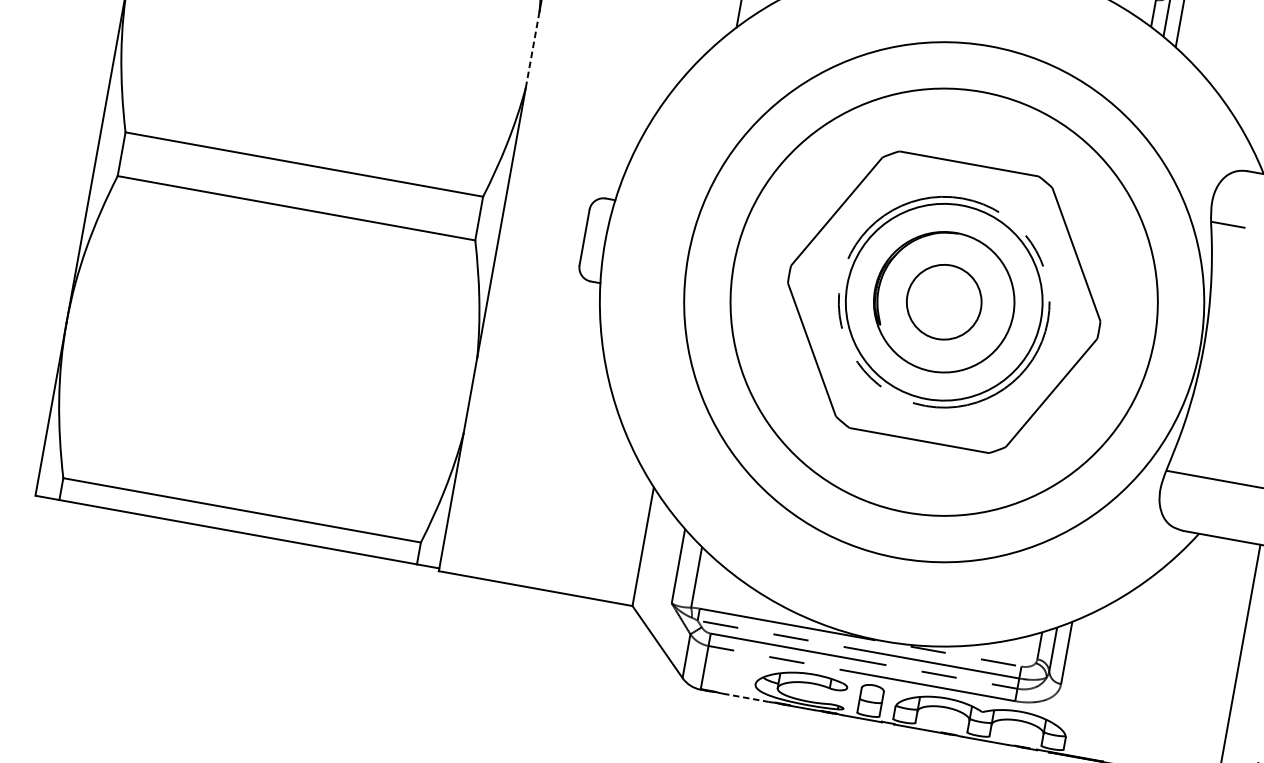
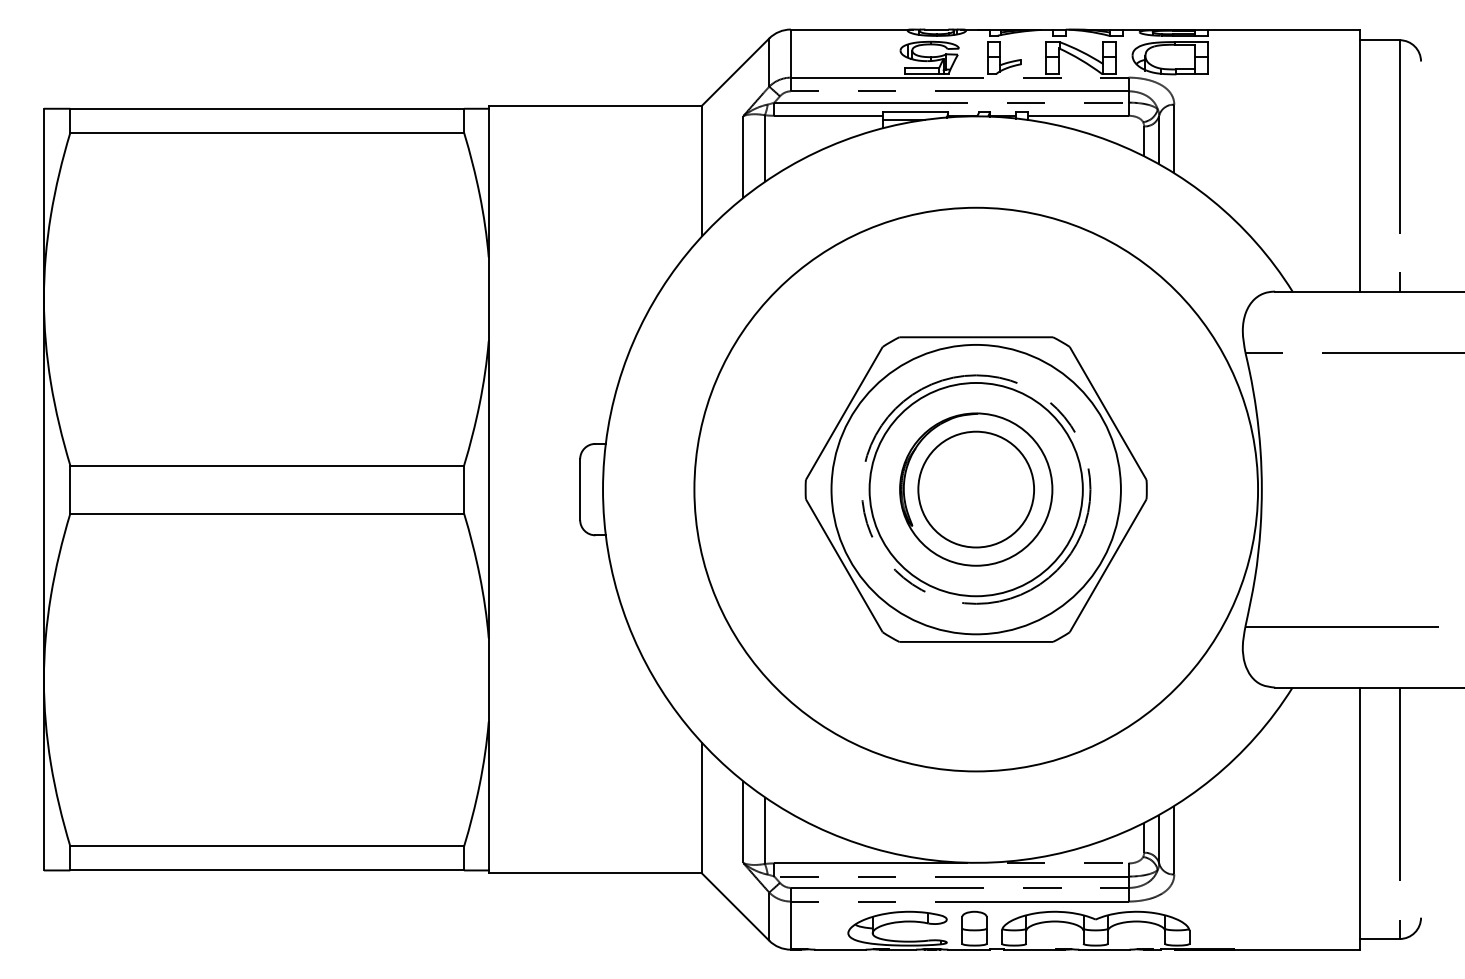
line: (532, 49) -> (488, 299), dashed -> solid
circle: (943, 302) -> (975, 489), size x0.62
circle: (944, 302) -> (976, 489), size x1.43
line: (746, 697) -> (841, 949), dashed -> solid

